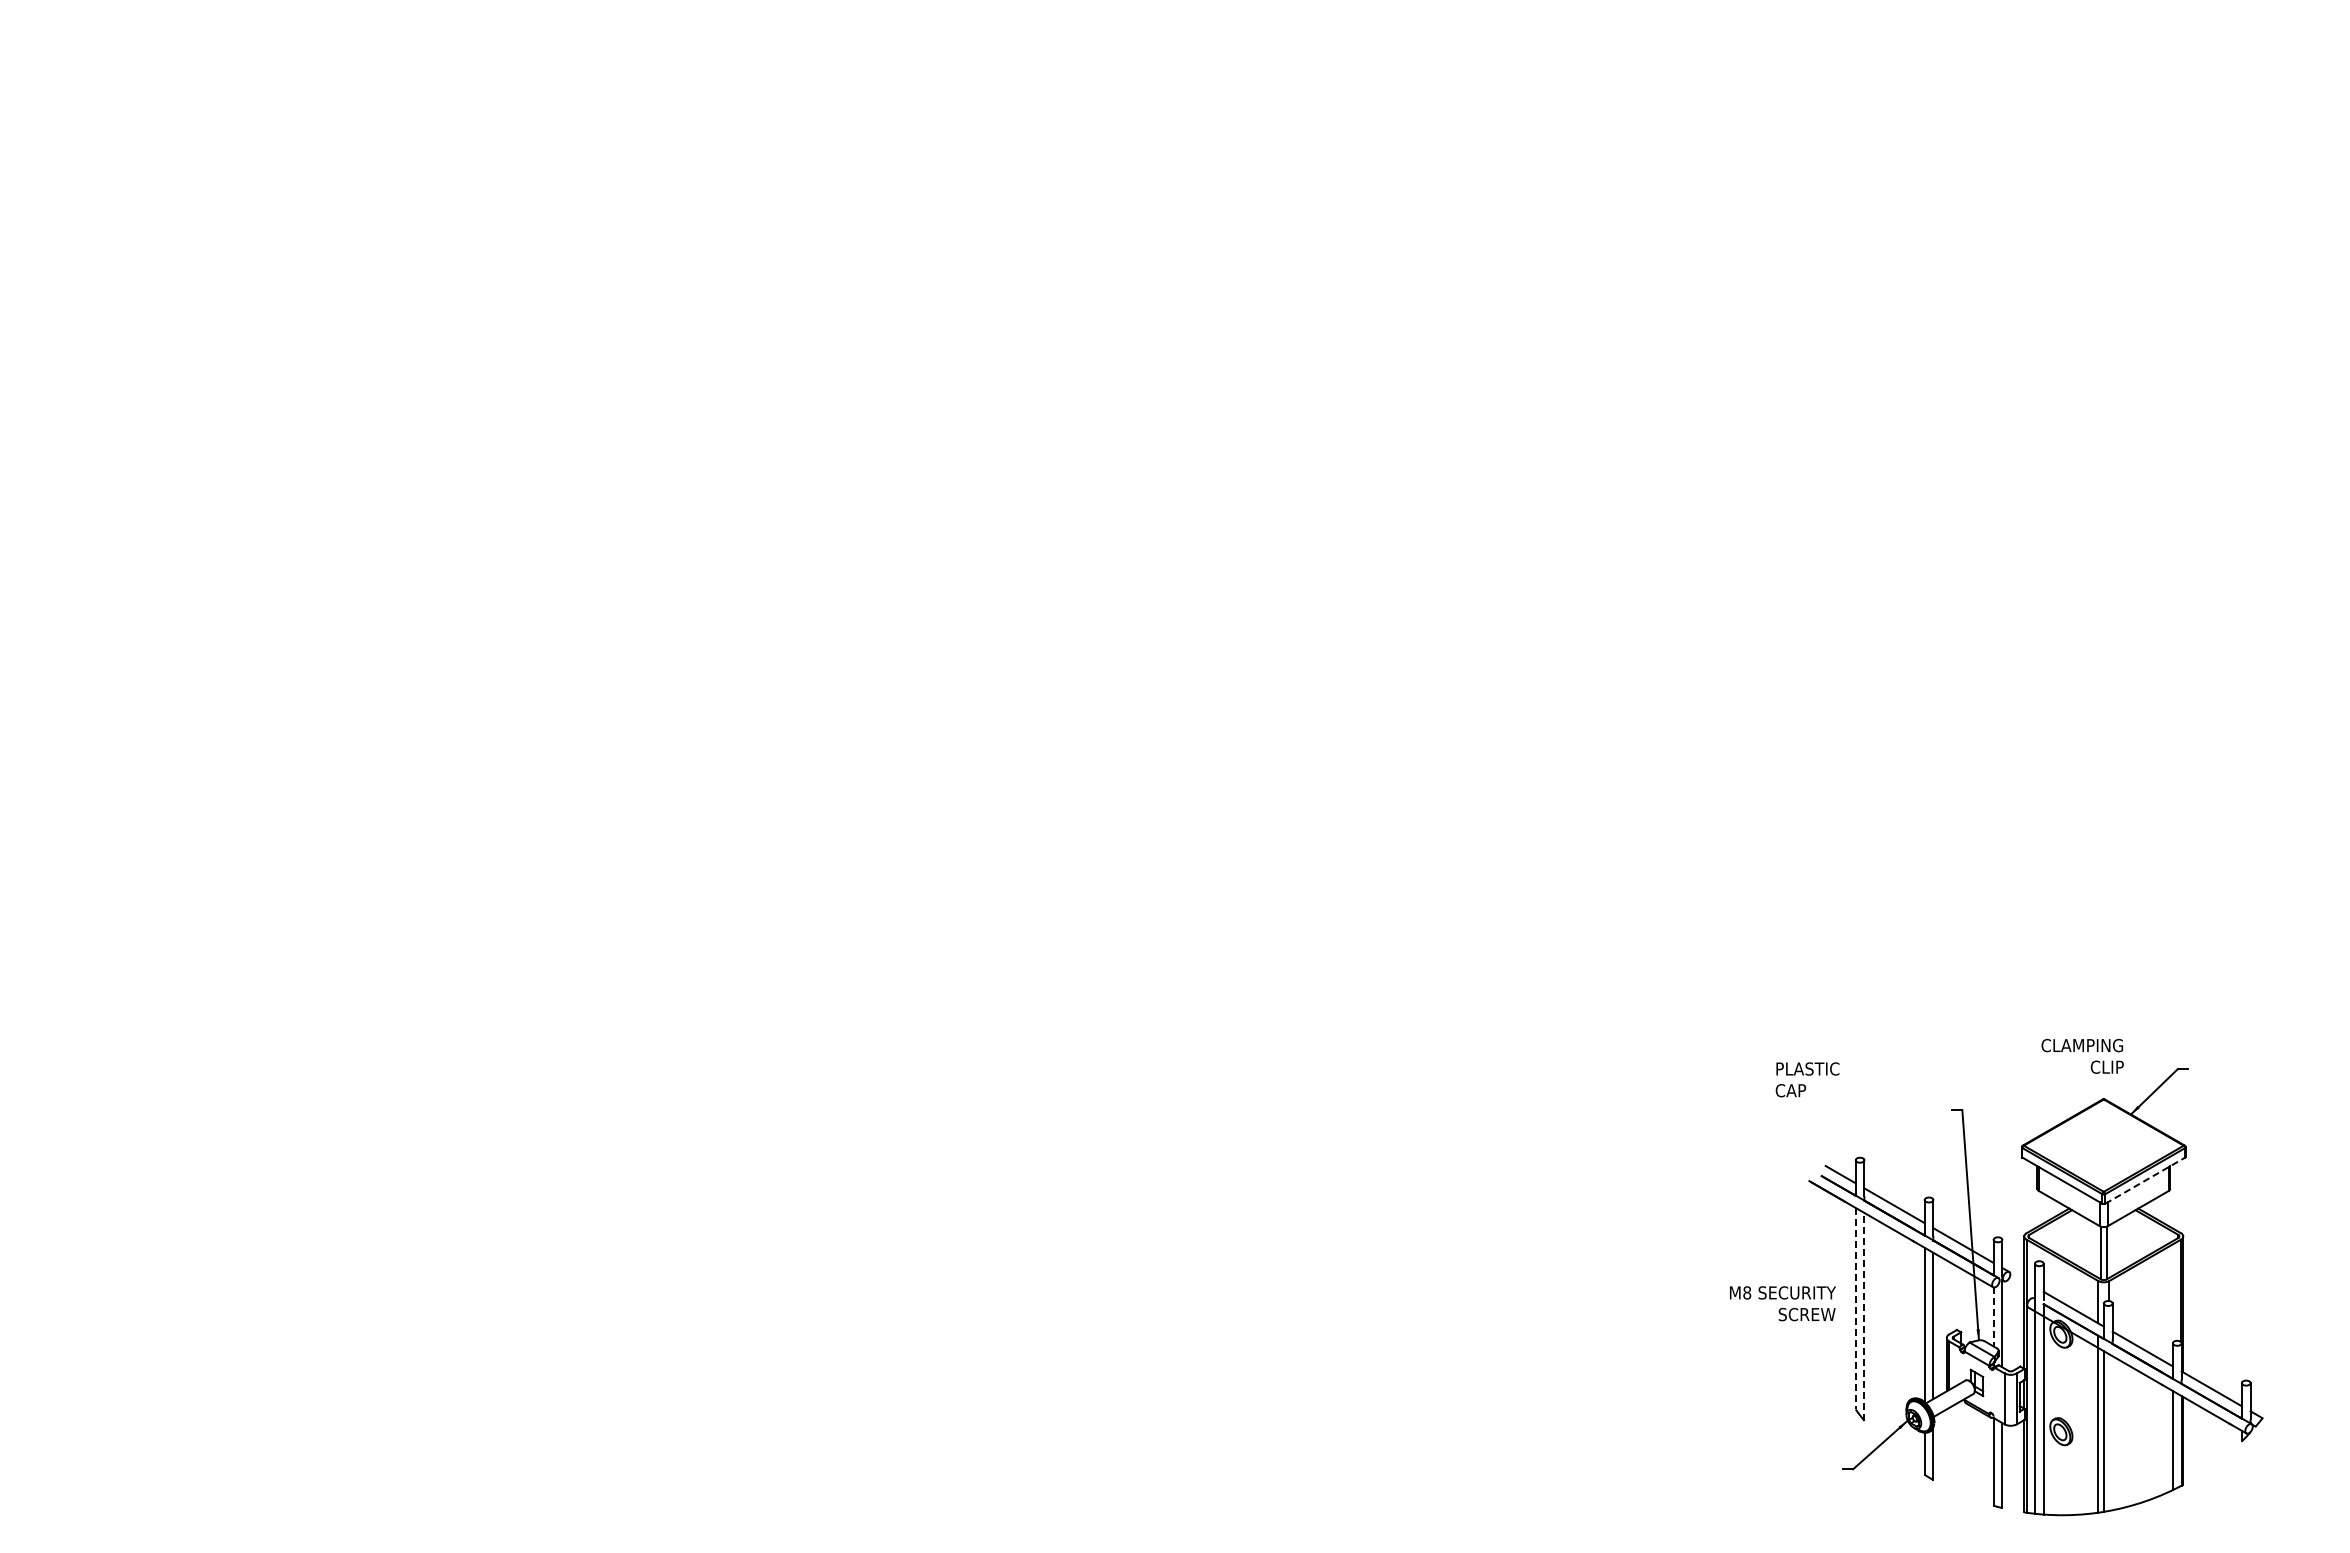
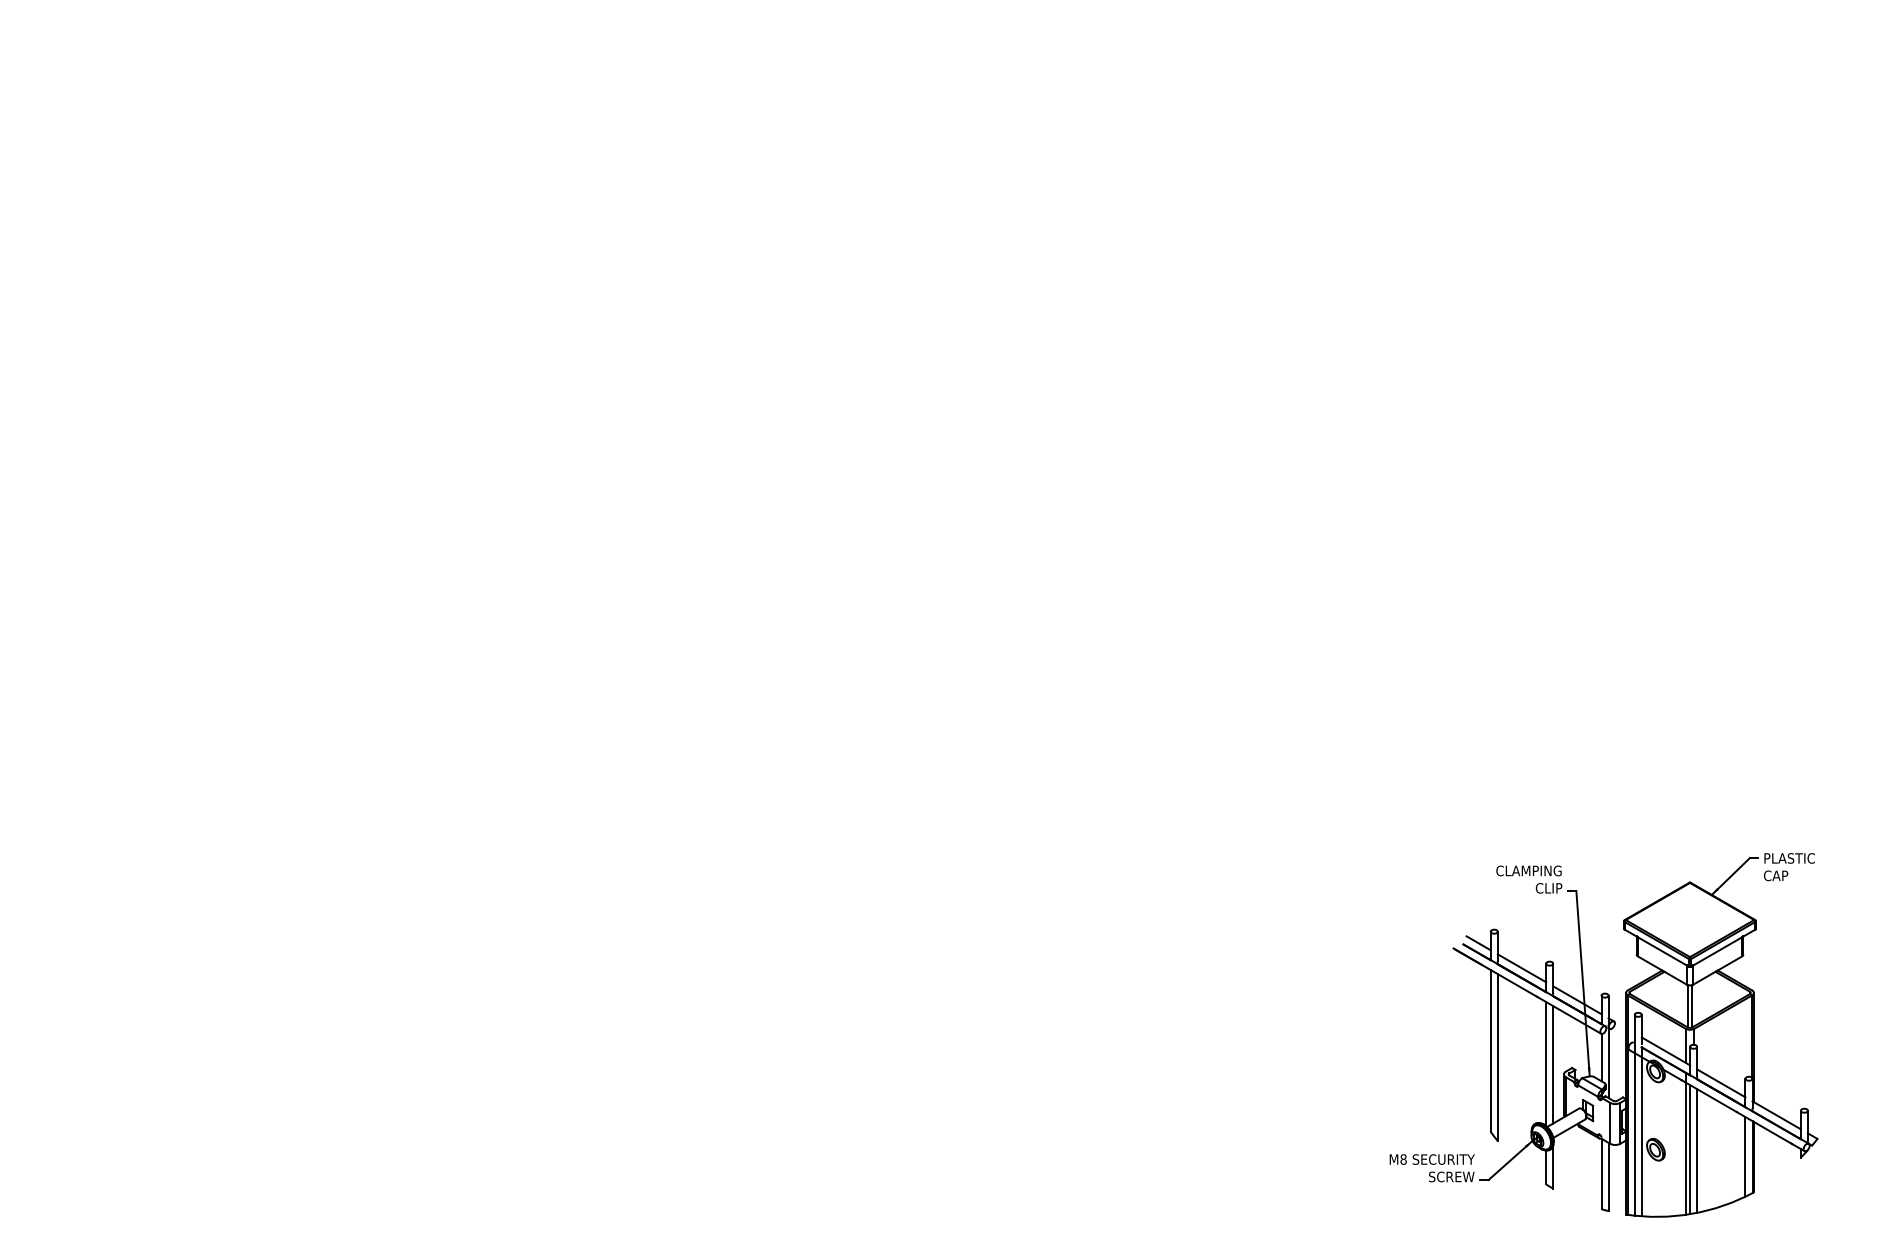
text: (2082, 1056) -> (1529, 879), moved
text: (1807, 1079) -> (1789, 866), moved
line: (2145, 1180) -> (1723, 947), dashed -> solid
text: (1782, 1303) -> (1431, 1168), moved
line: (1855, 1308) -> (1490, 1050), dashed -> solid
line: (1864, 1316) -> (1497, 1057), dashed -> solid
line: (1993, 1317) -> (1601, 1058), dashed -> solid
line: (2112, 1433) -> (1697, 1151), added

